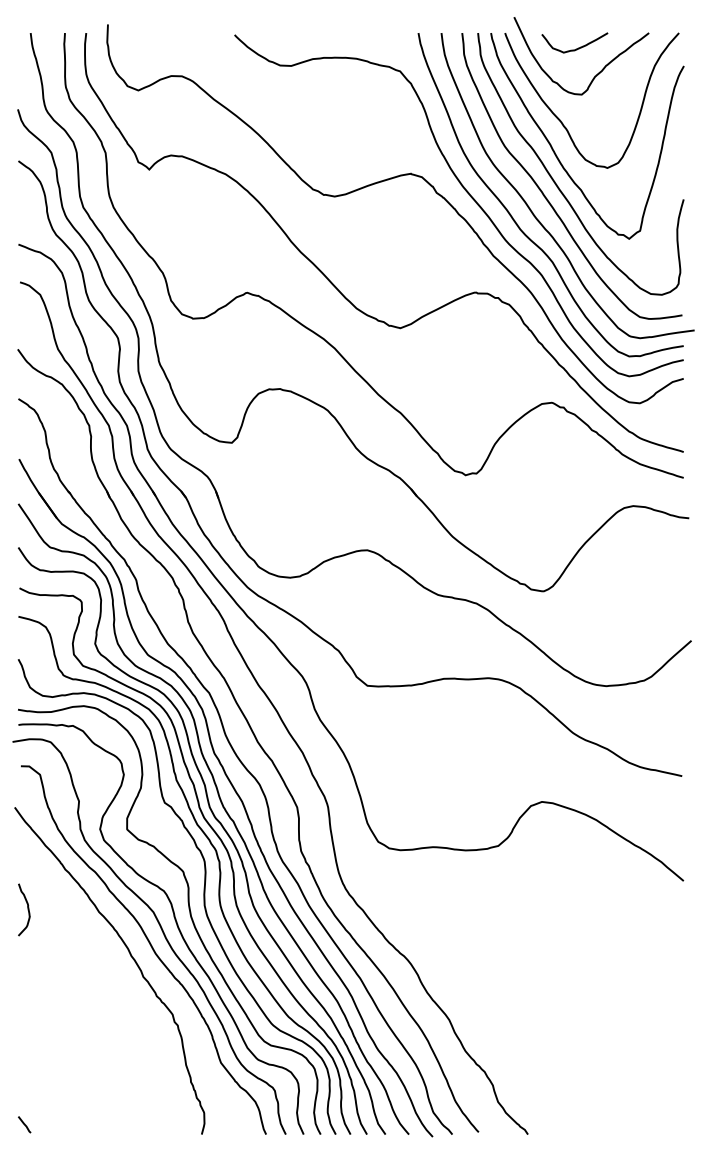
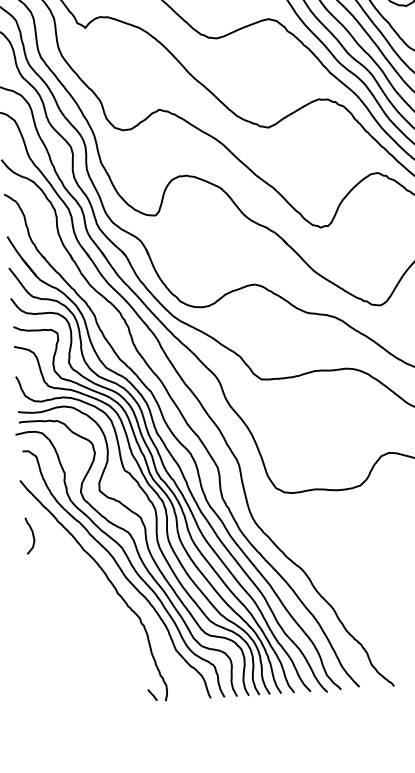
curve: (27, 909) -> (32, 535), moved
line: (24, 1124) -> (152, 694), moved

